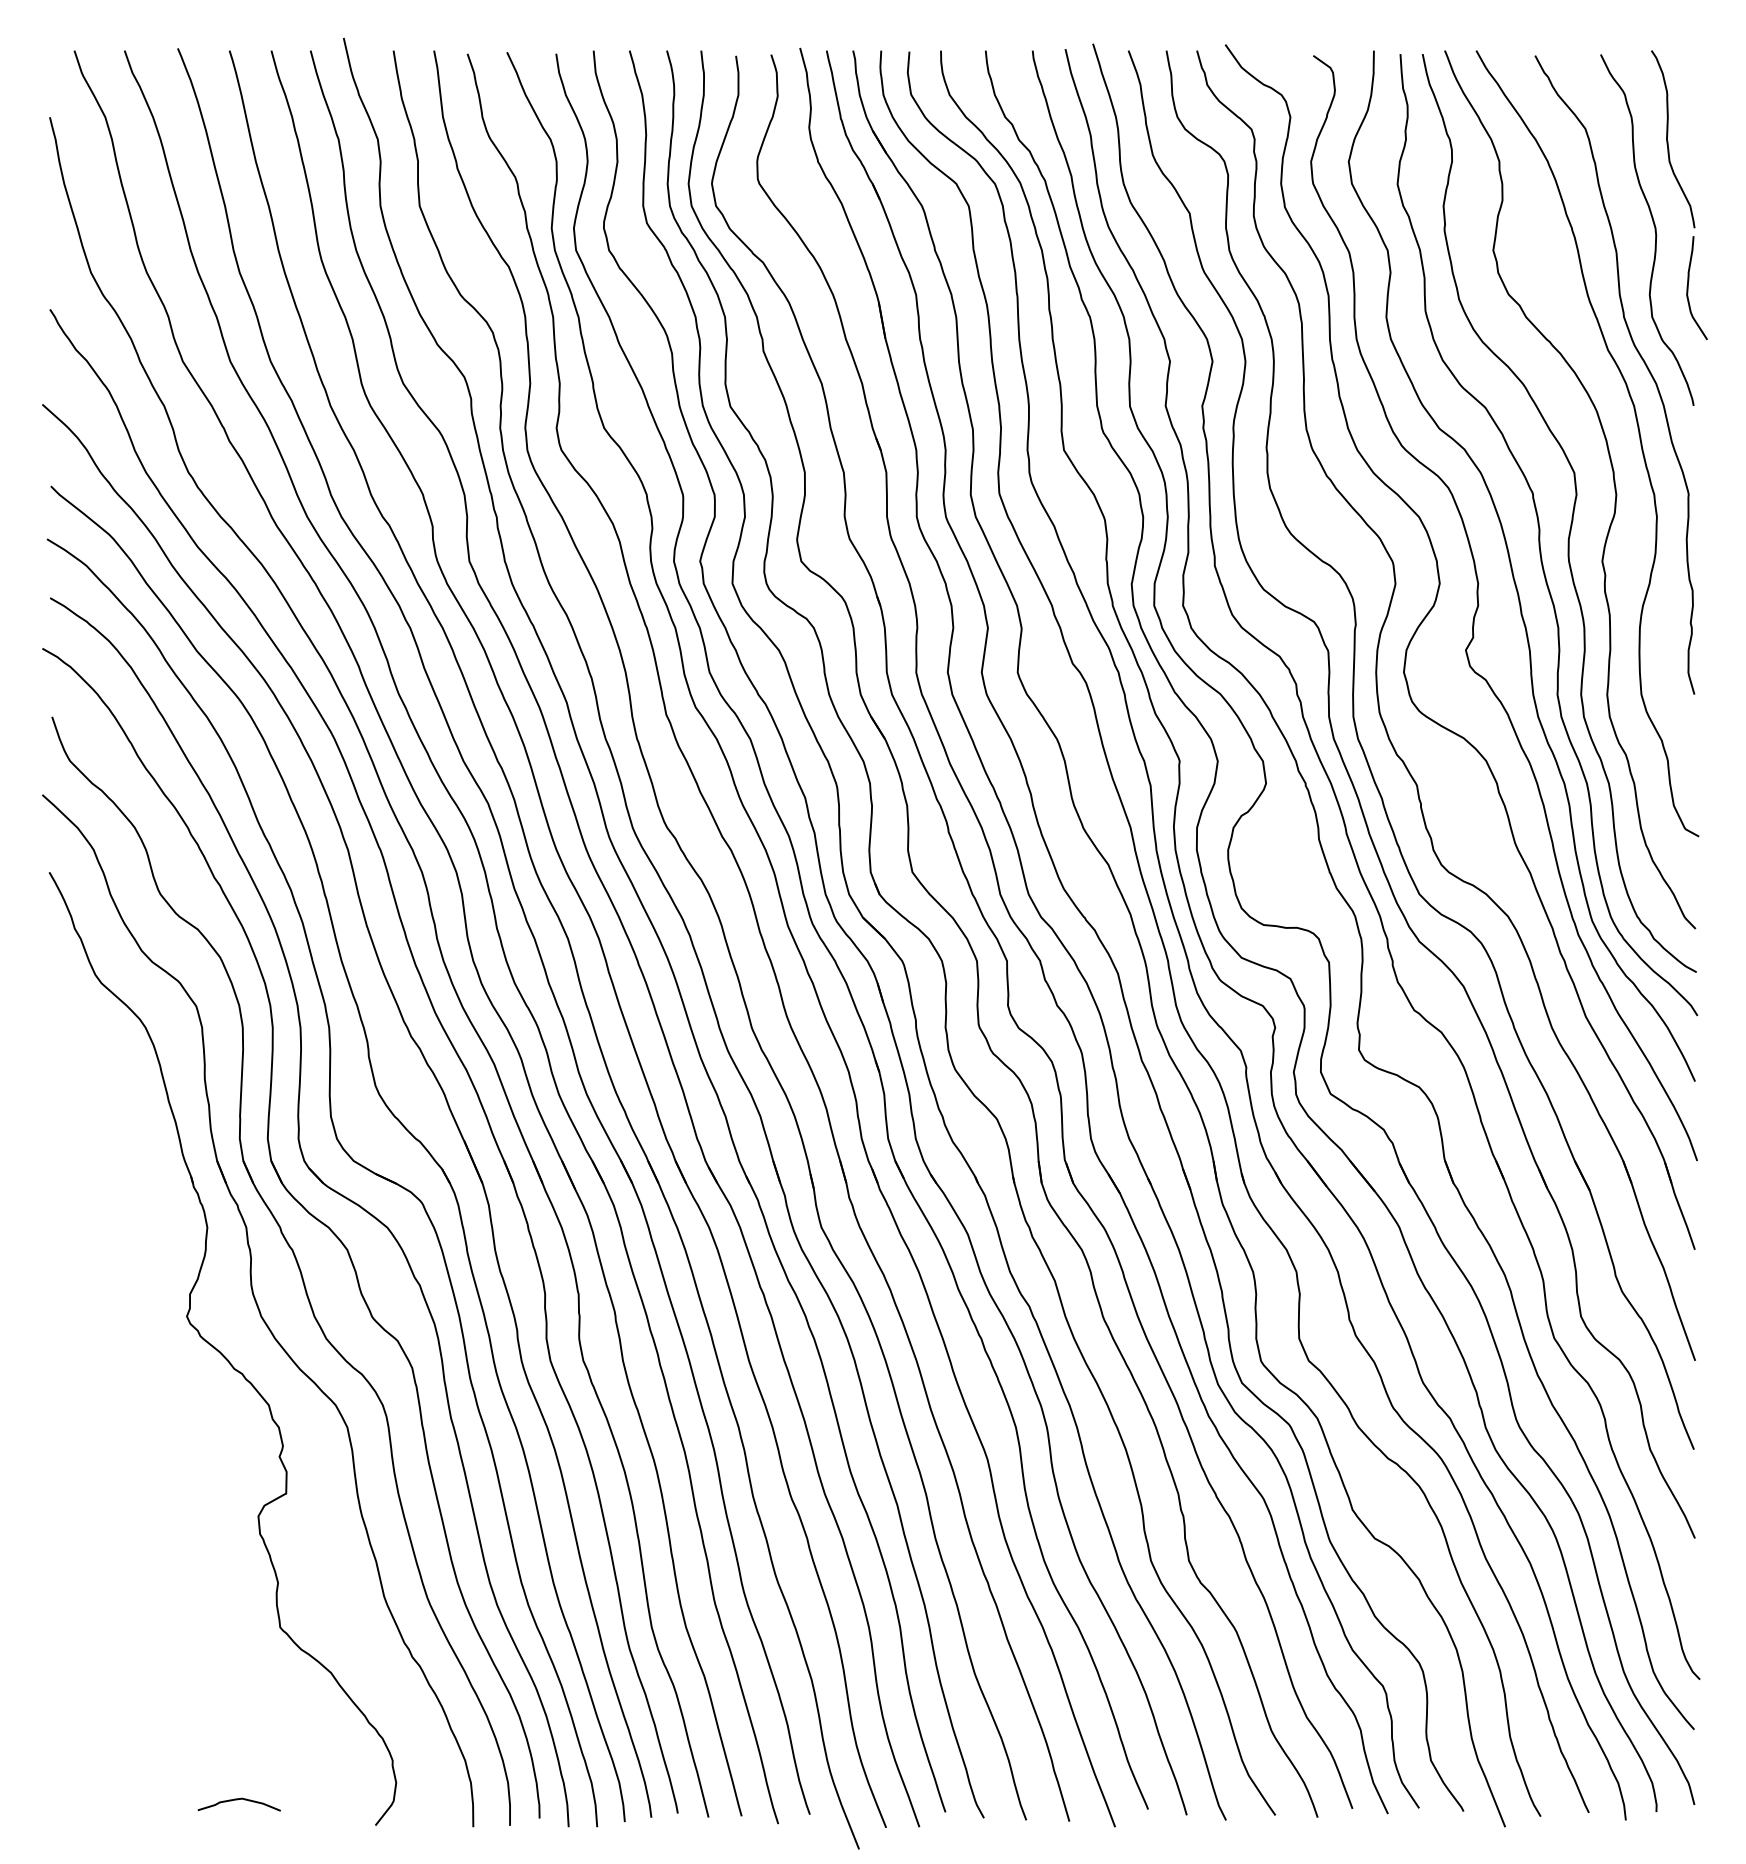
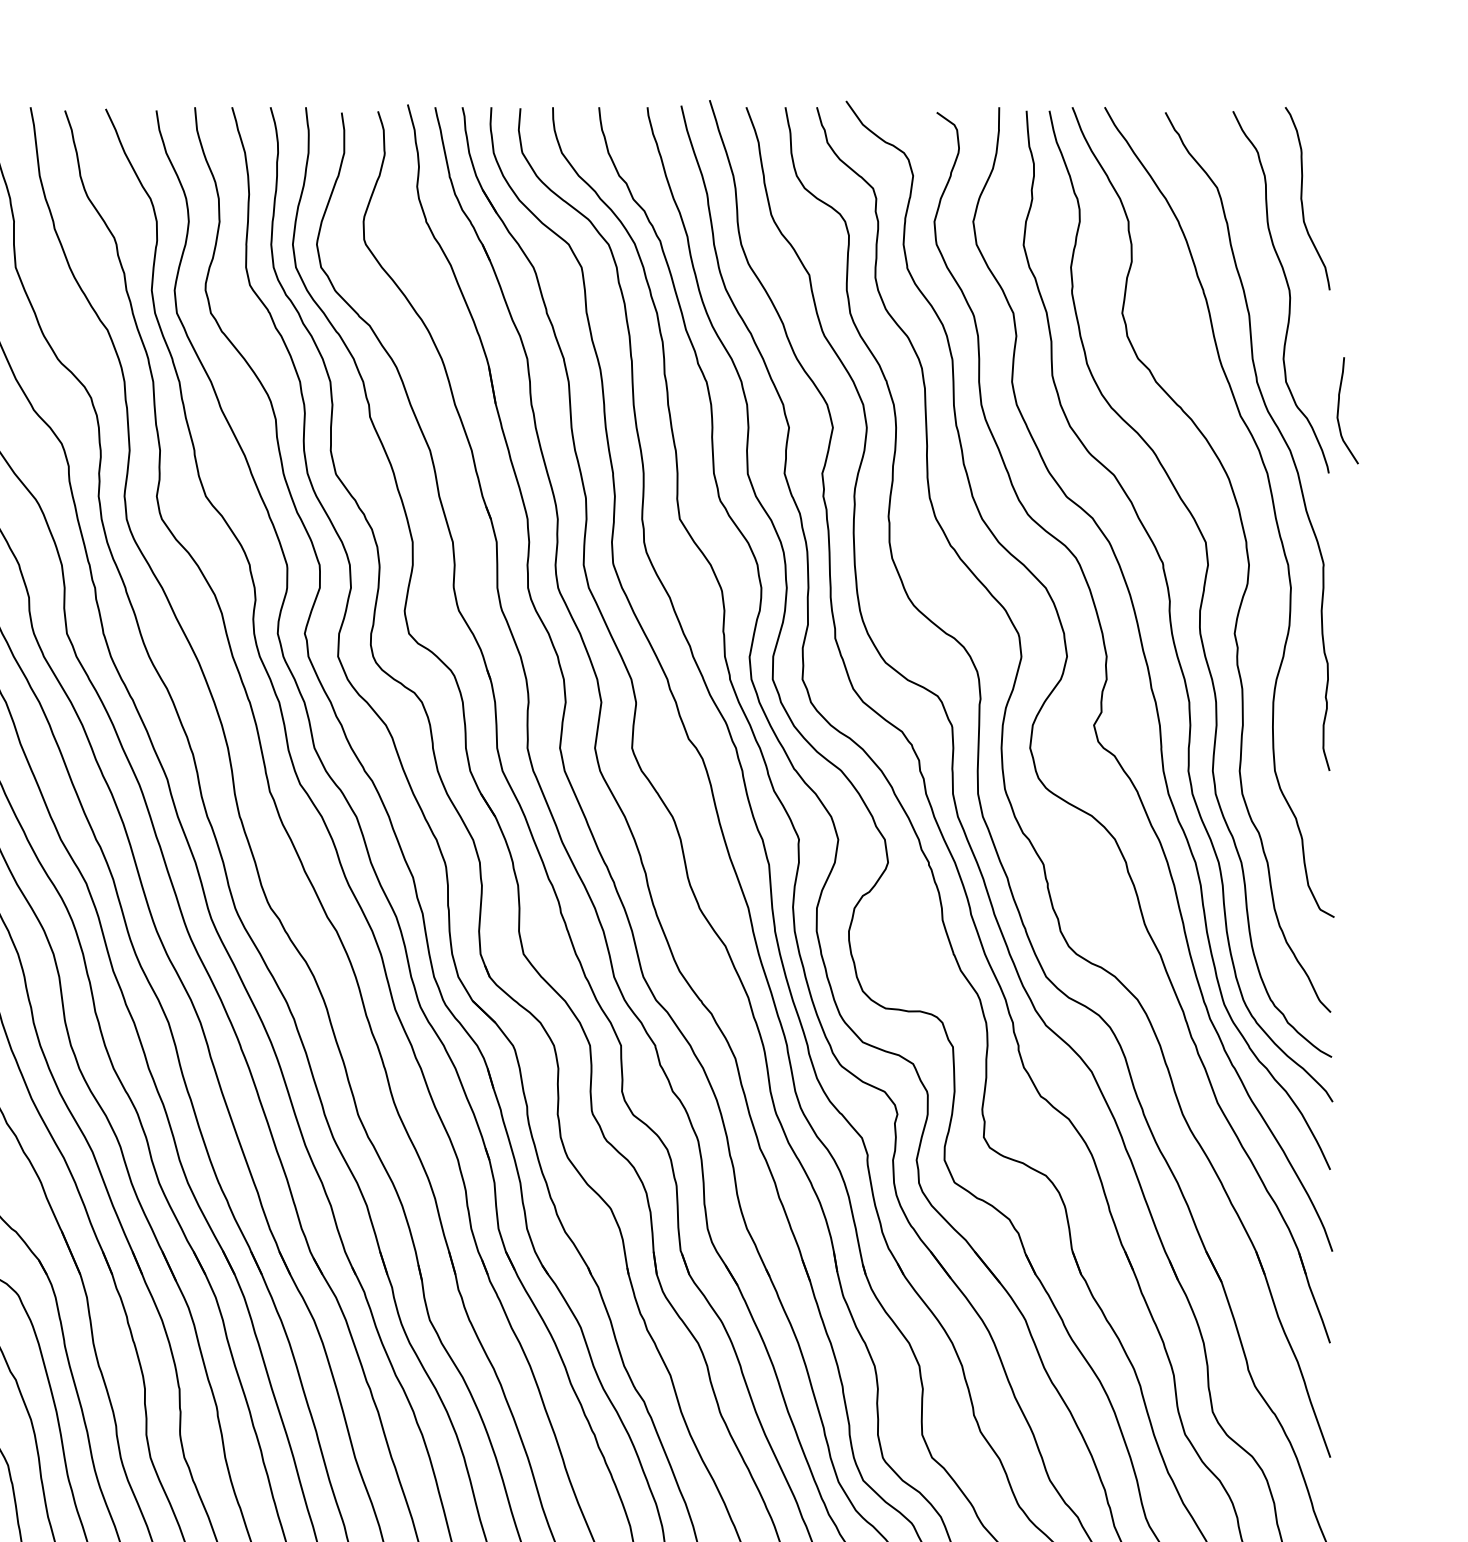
curve: (1688, 288) -> (1338, 411), moved

